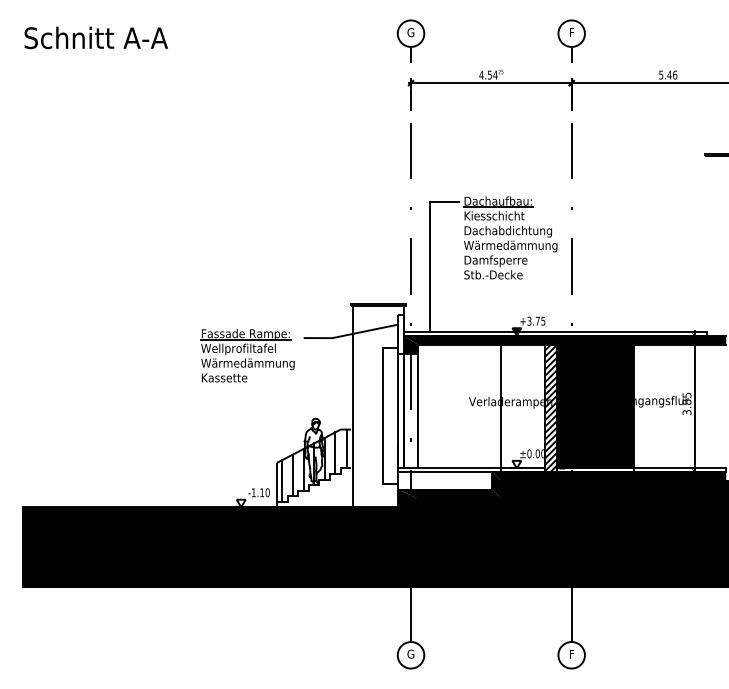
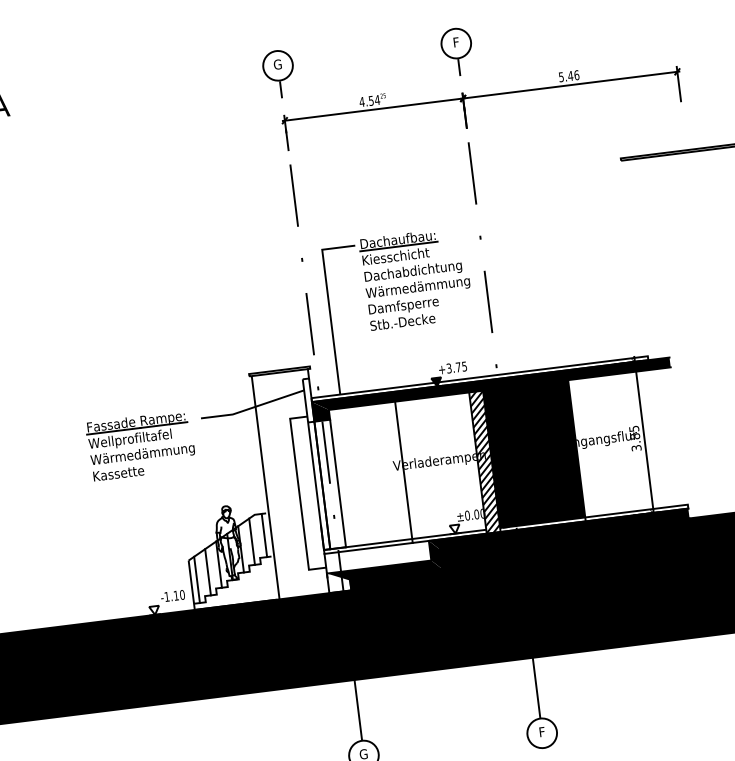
line: (500, 408) -> (403, 472), moved
fill: (408, 498) -> (339, 581), removed

